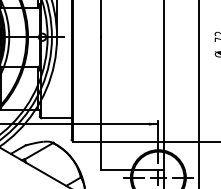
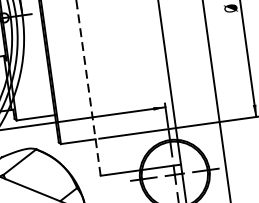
line: (100, 103) -> (88, 91), solid -> dashed

